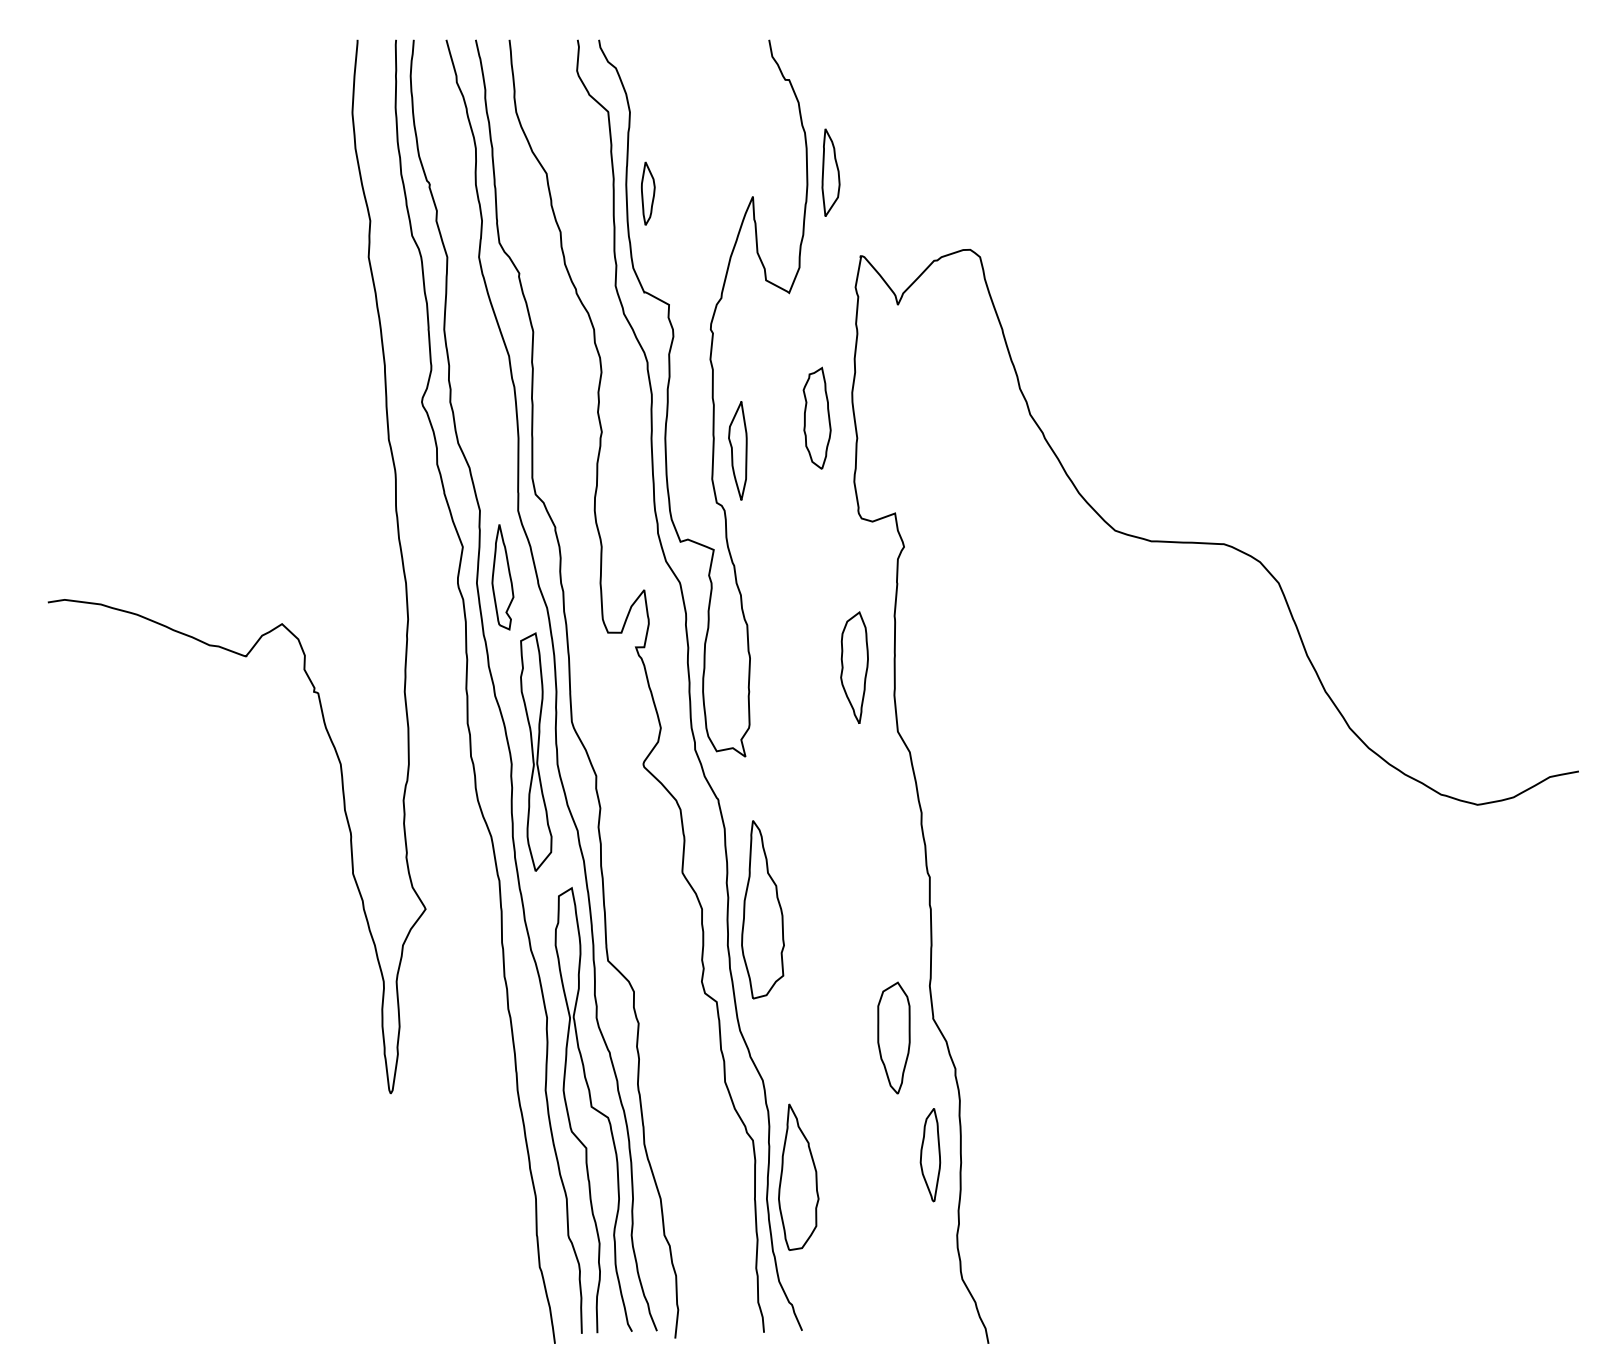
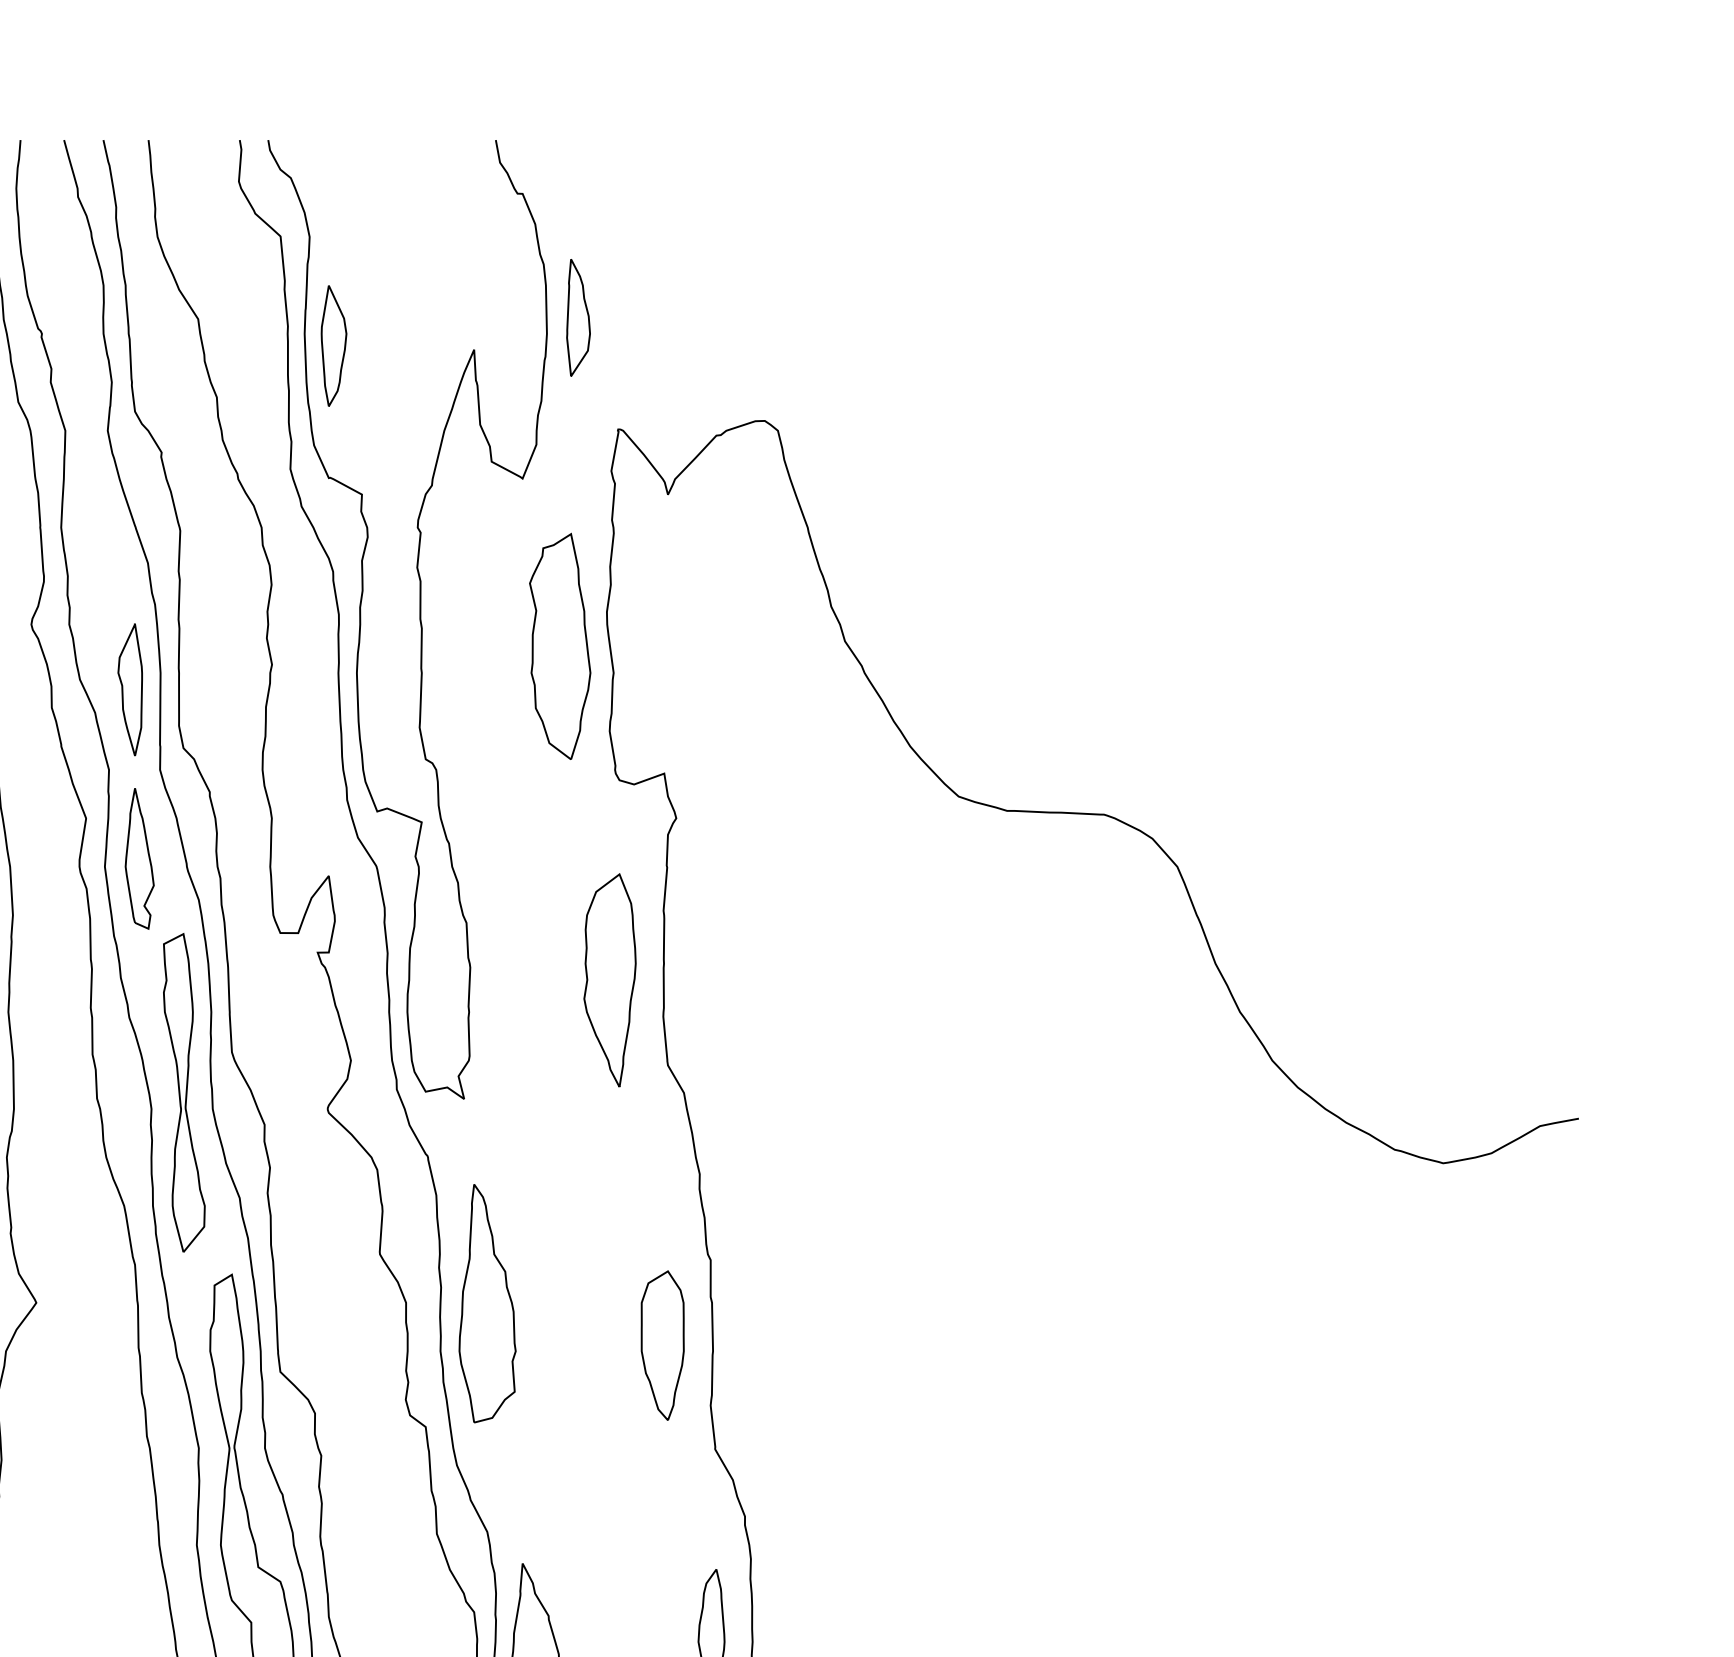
part: (648, 193) -> (334, 345), size x1.43
part: (816, 418) -> (559, 646), size x1.67
part: (737, 450) -> (129, 689), moved
part: (854, 667) -> (609, 979), size x1.43
part: (893, 1037) -> (662, 1344), moved

